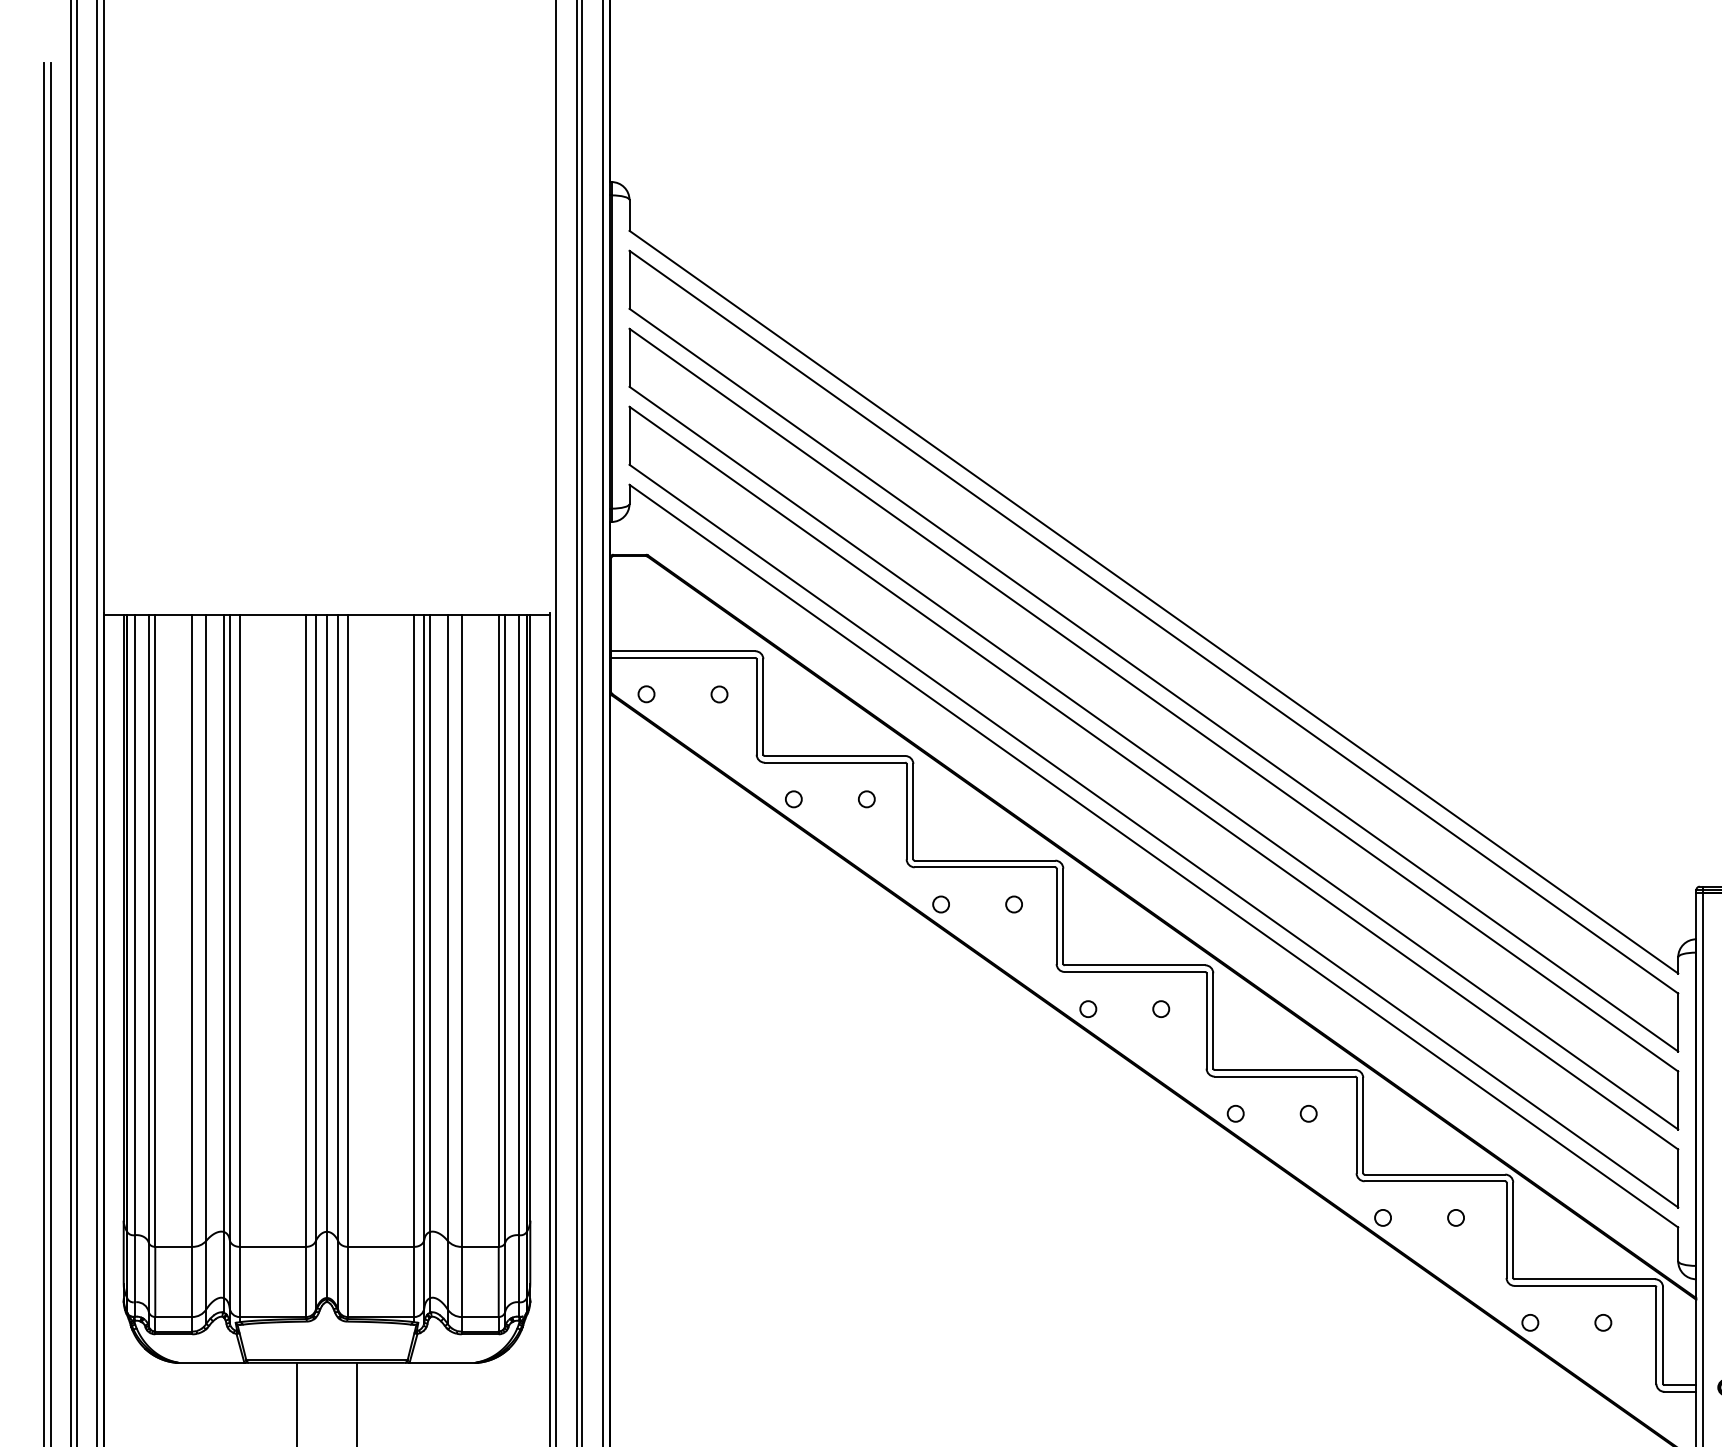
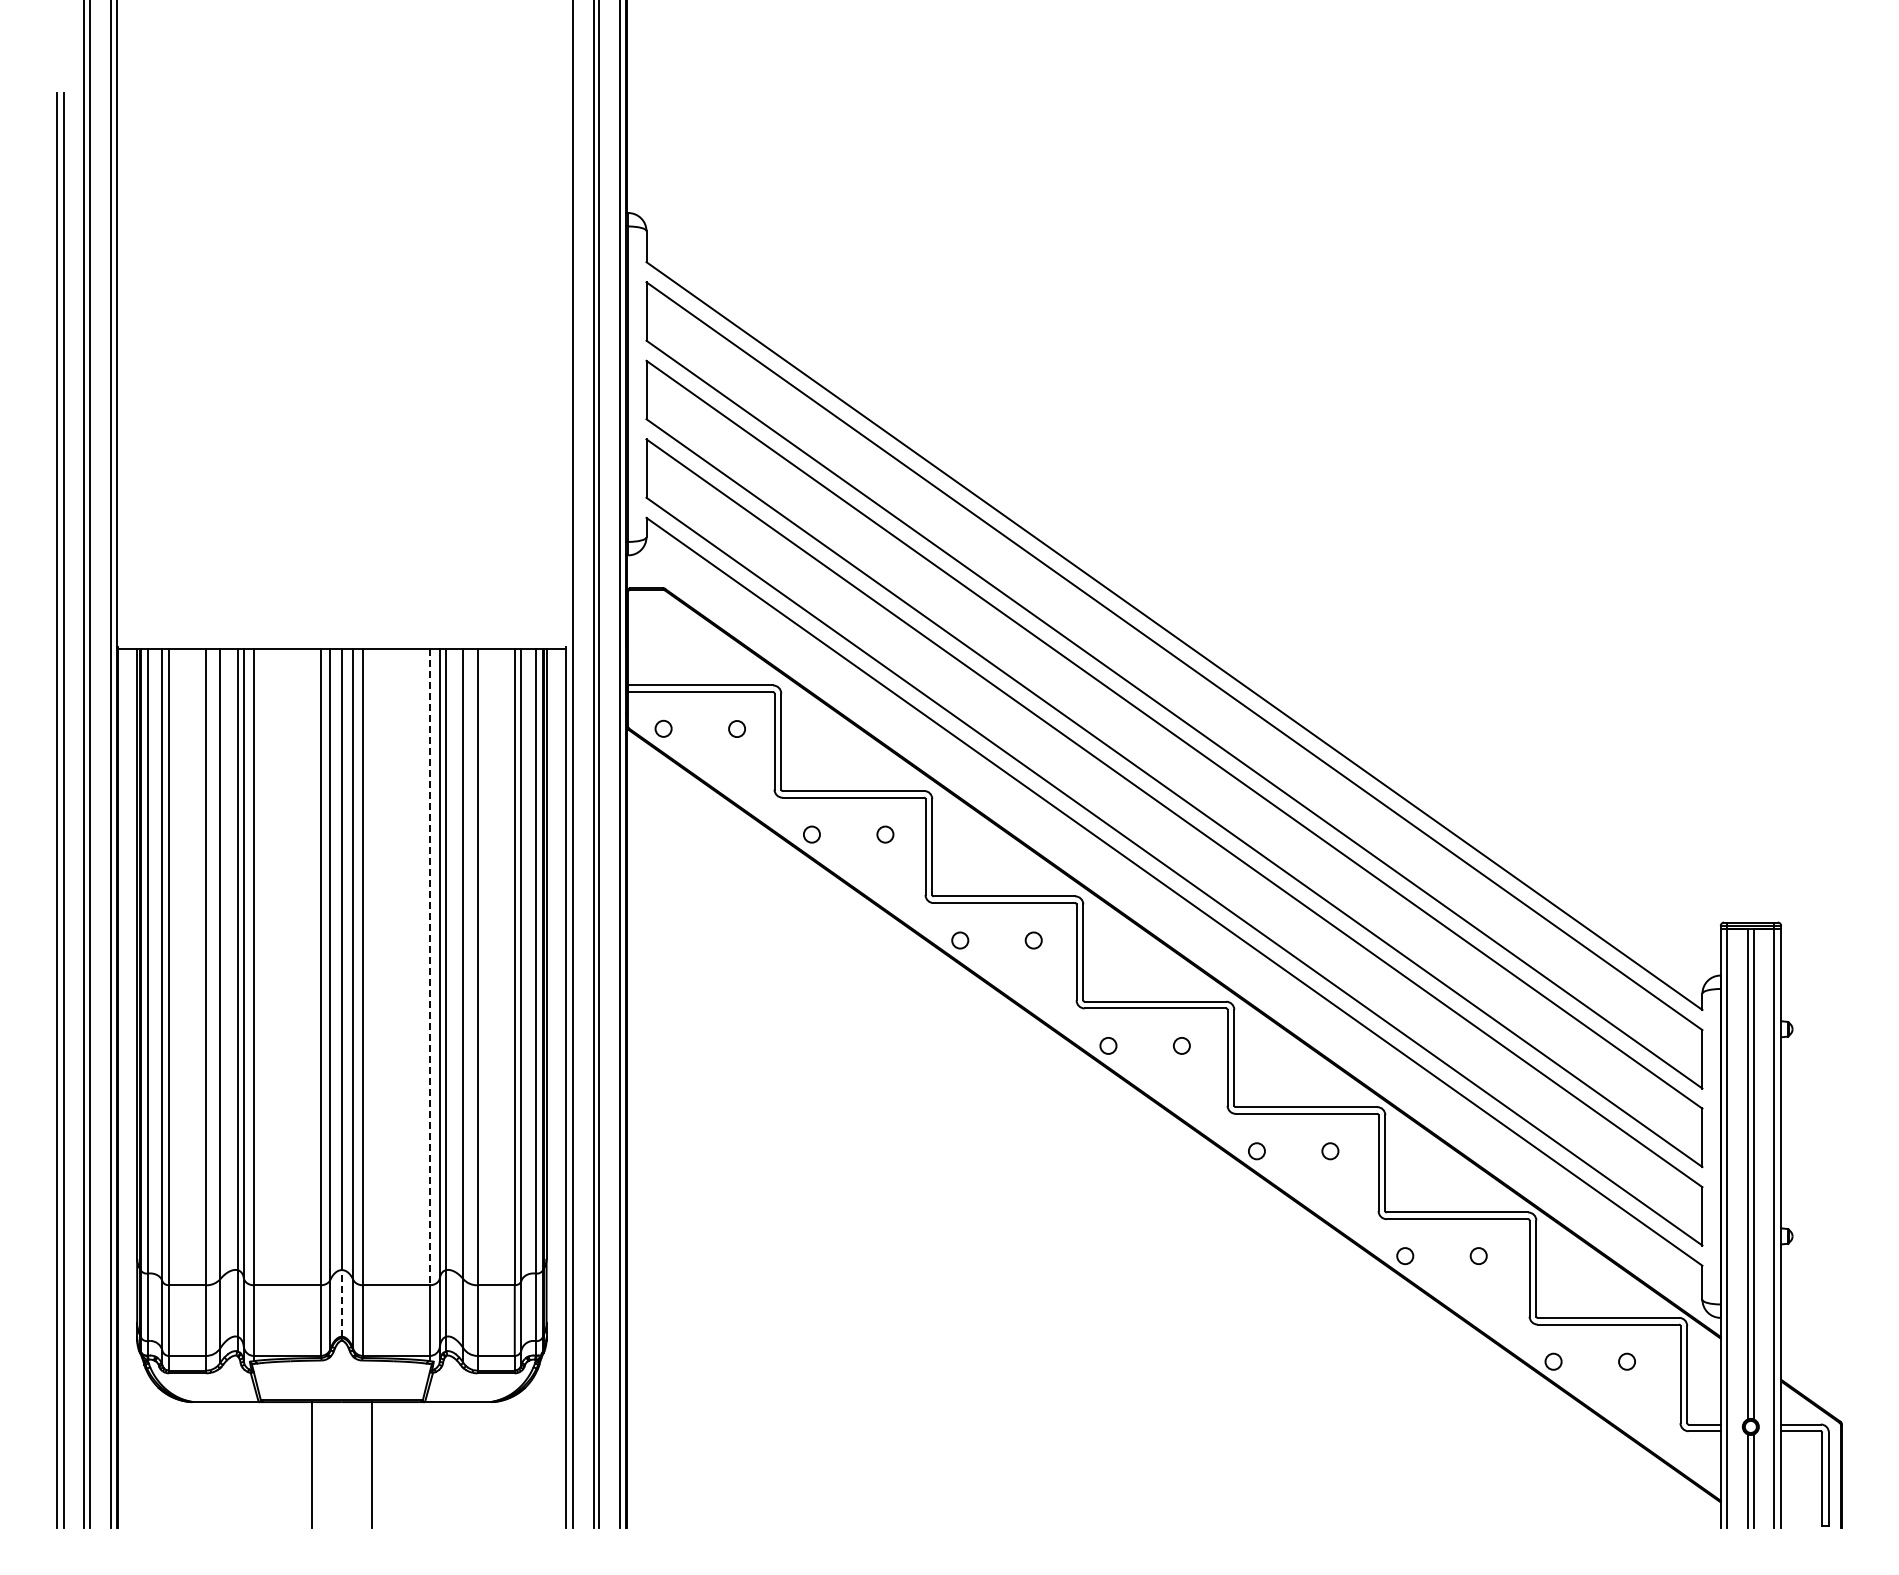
line: (414, 931) -> (429, 967), solid -> dashed
line: (326, 1263) -> (341, 1302), solid -> dashed

